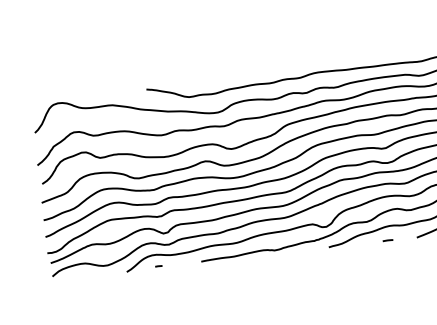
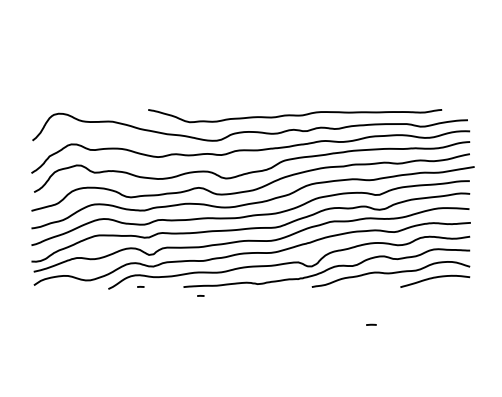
line: (388, 240) -> (371, 324), moved
line: (219, 268) -> (200, 295), added

